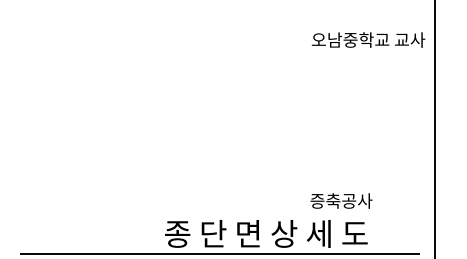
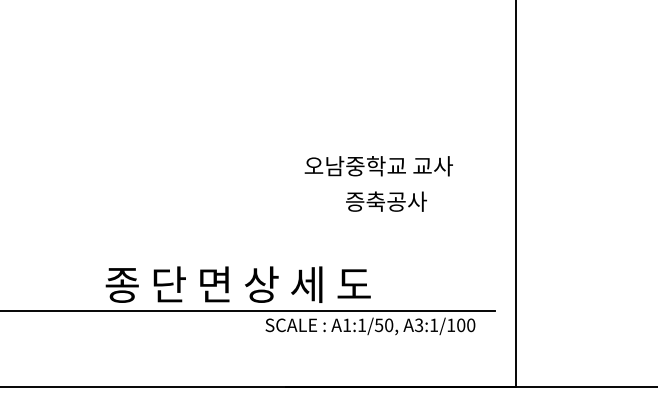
text: (368, 40) -> (378, 166), moved
text: (341, 200) -> (386, 201), moved
text: (265, 233) -> (237, 284), moved

